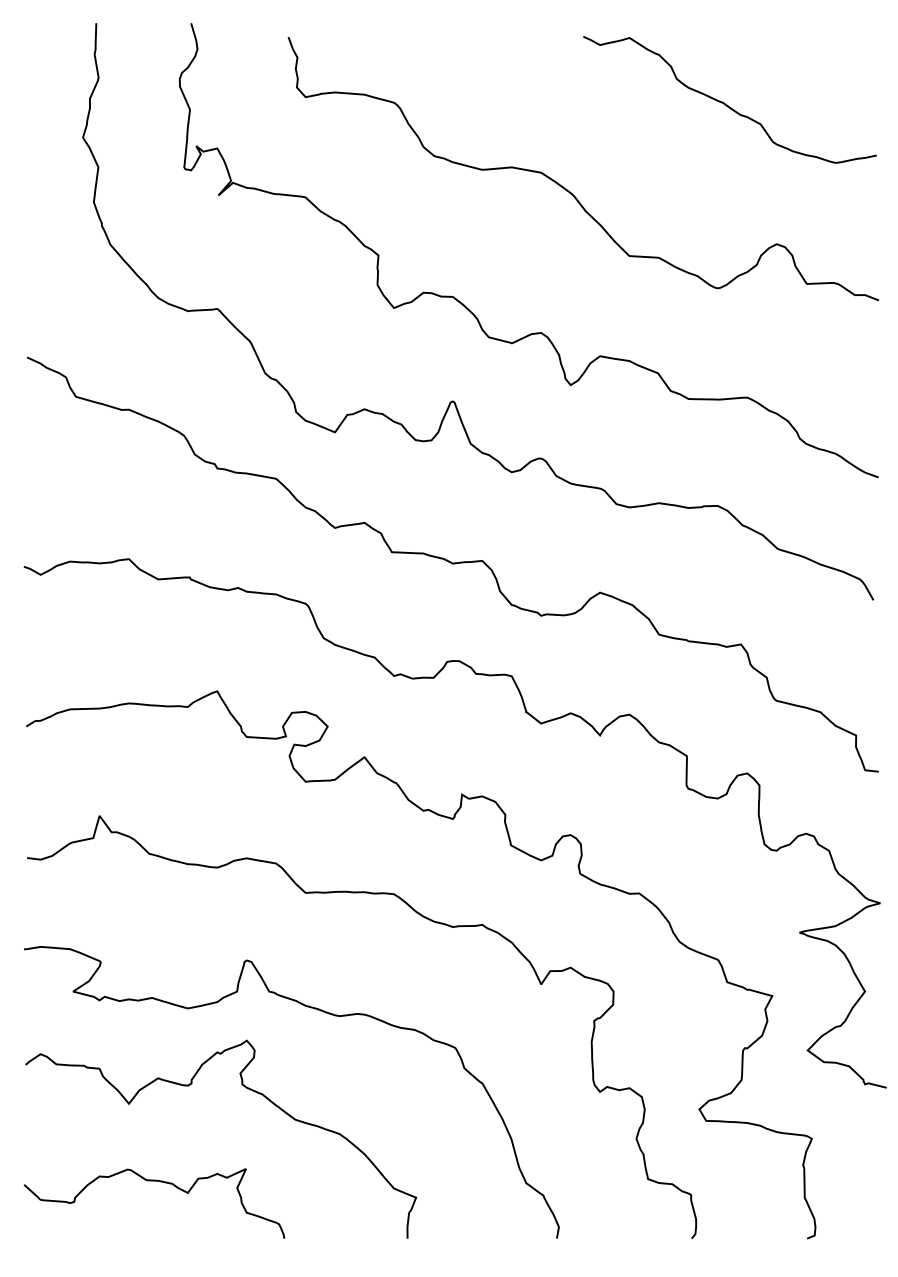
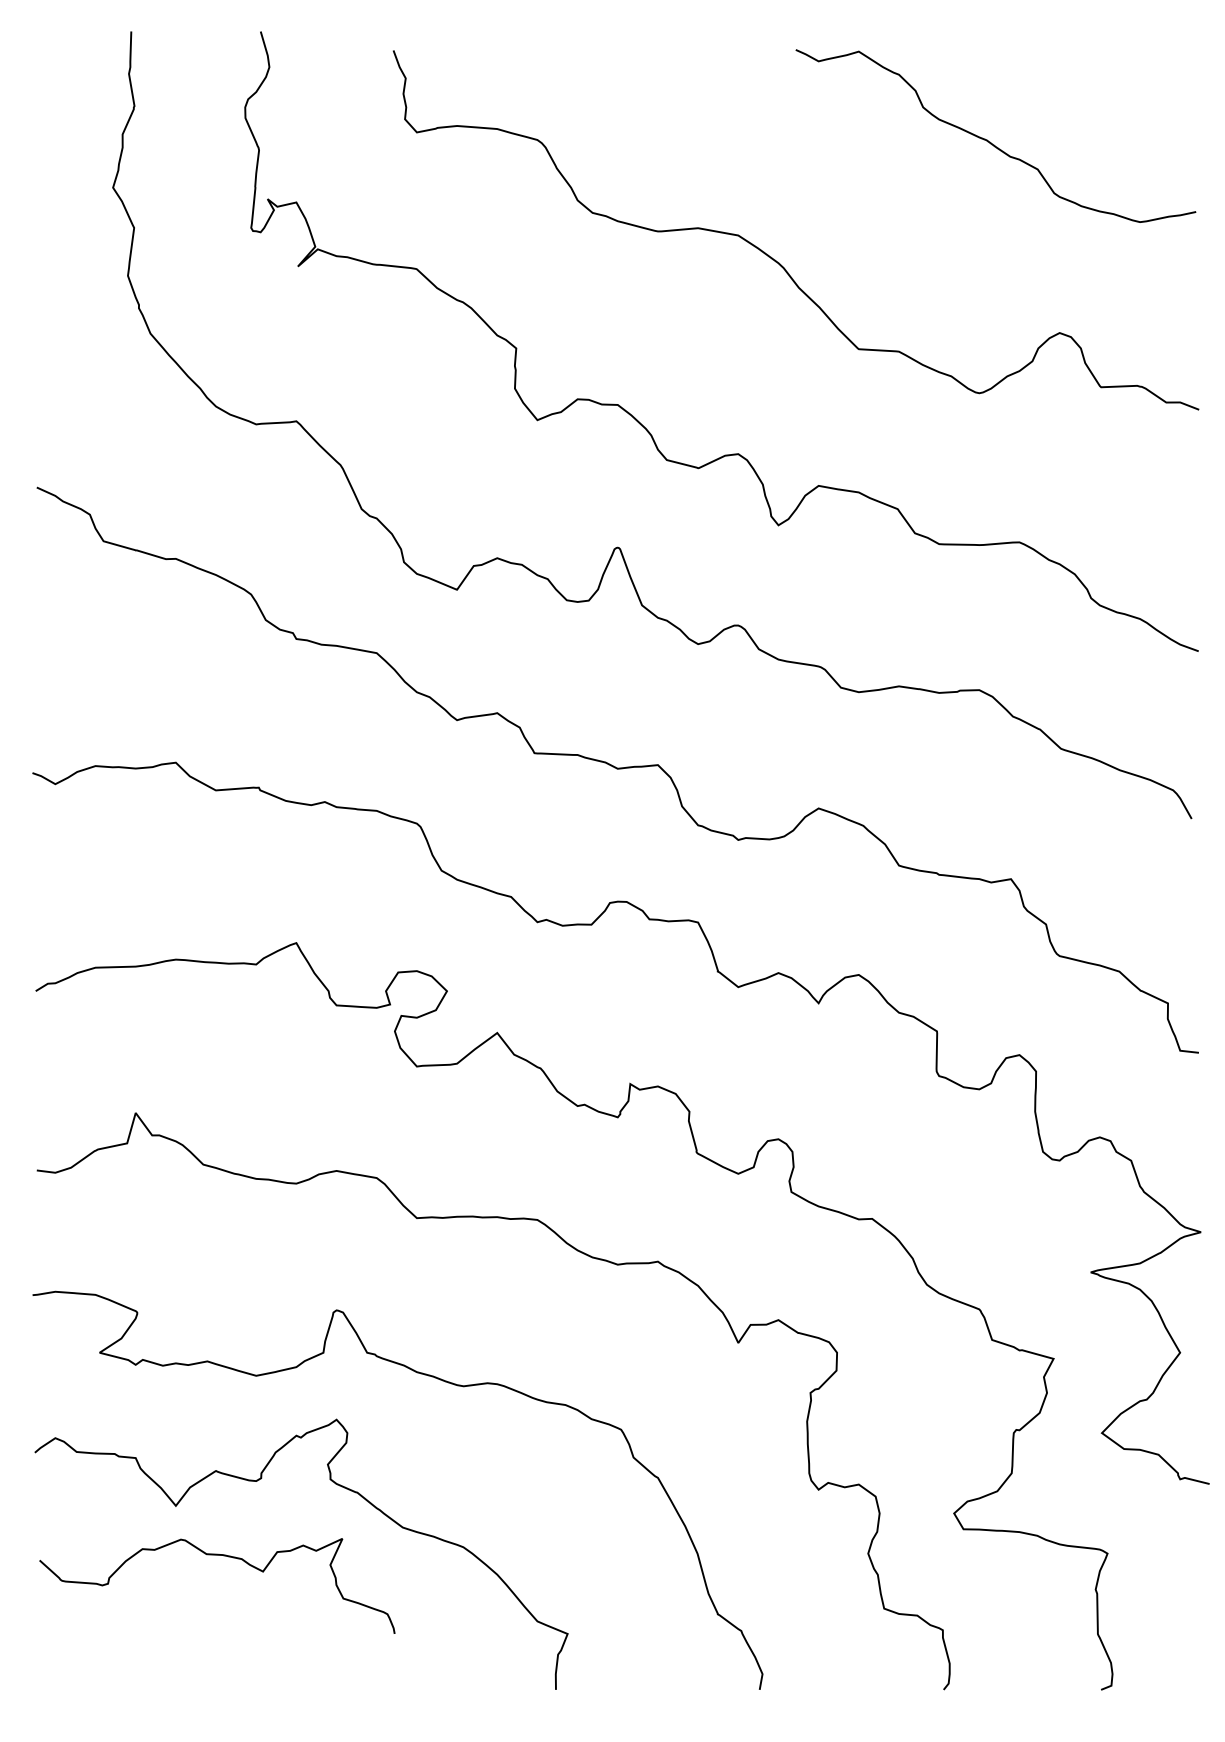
curve: (160, 1182) -> (225, 1557), moved

